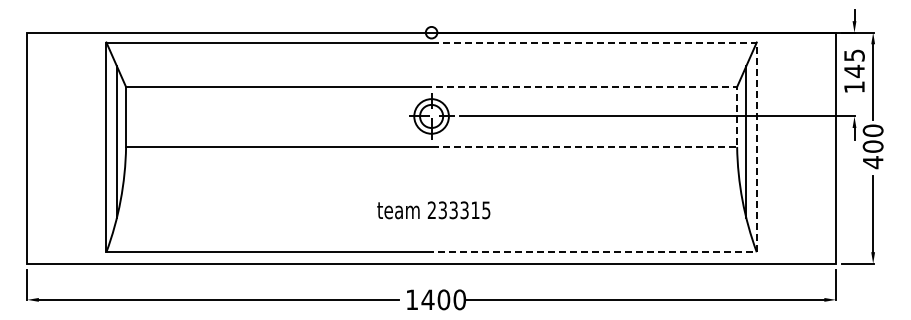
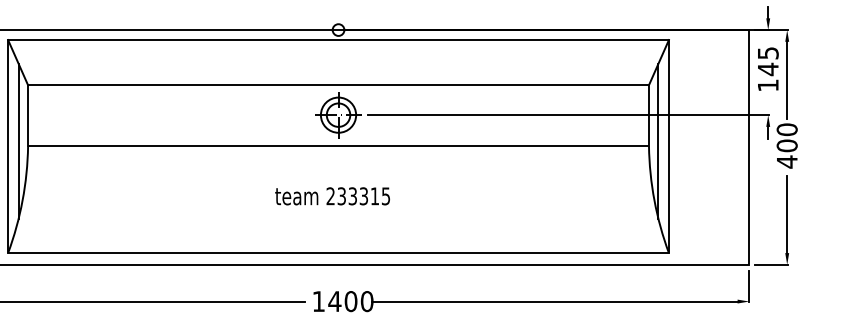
line: (737, 116) -> (649, 115), dashed -> solid
line: (756, 147) -> (668, 146), dashed -> solid
text: (433, 210) -> (332, 196), moved

